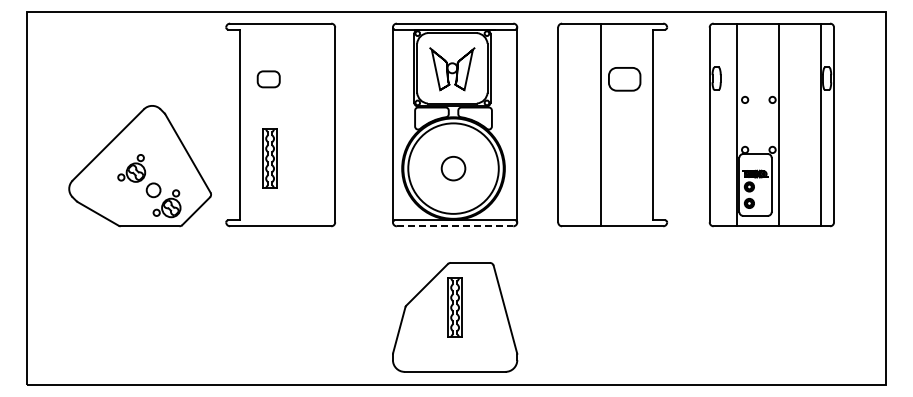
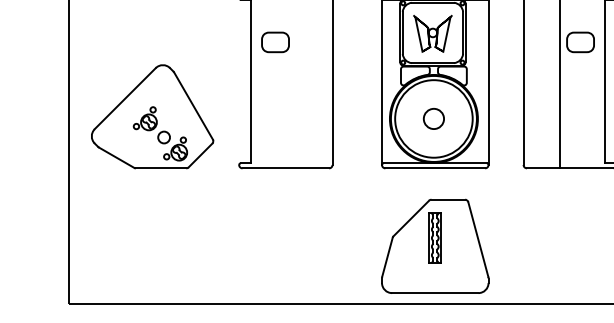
part: (268, 79) -> (275, 42), size x1.43
part: (269, 158) -> (276, 110), removed
part: (139, 166) -> (152, 117), moved
line: (455, 226) -> (435, 168), dashed -> solid

